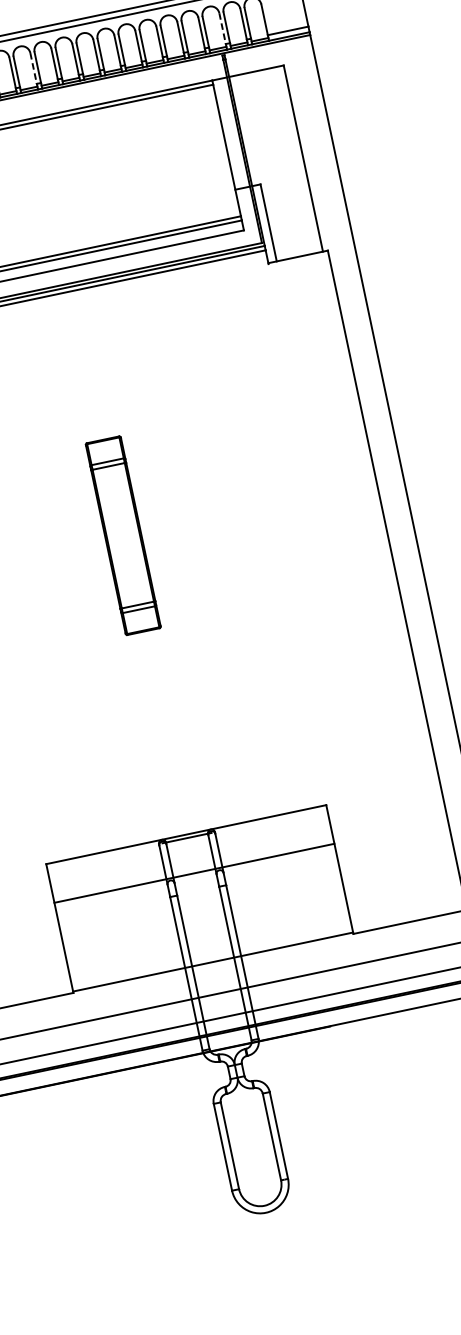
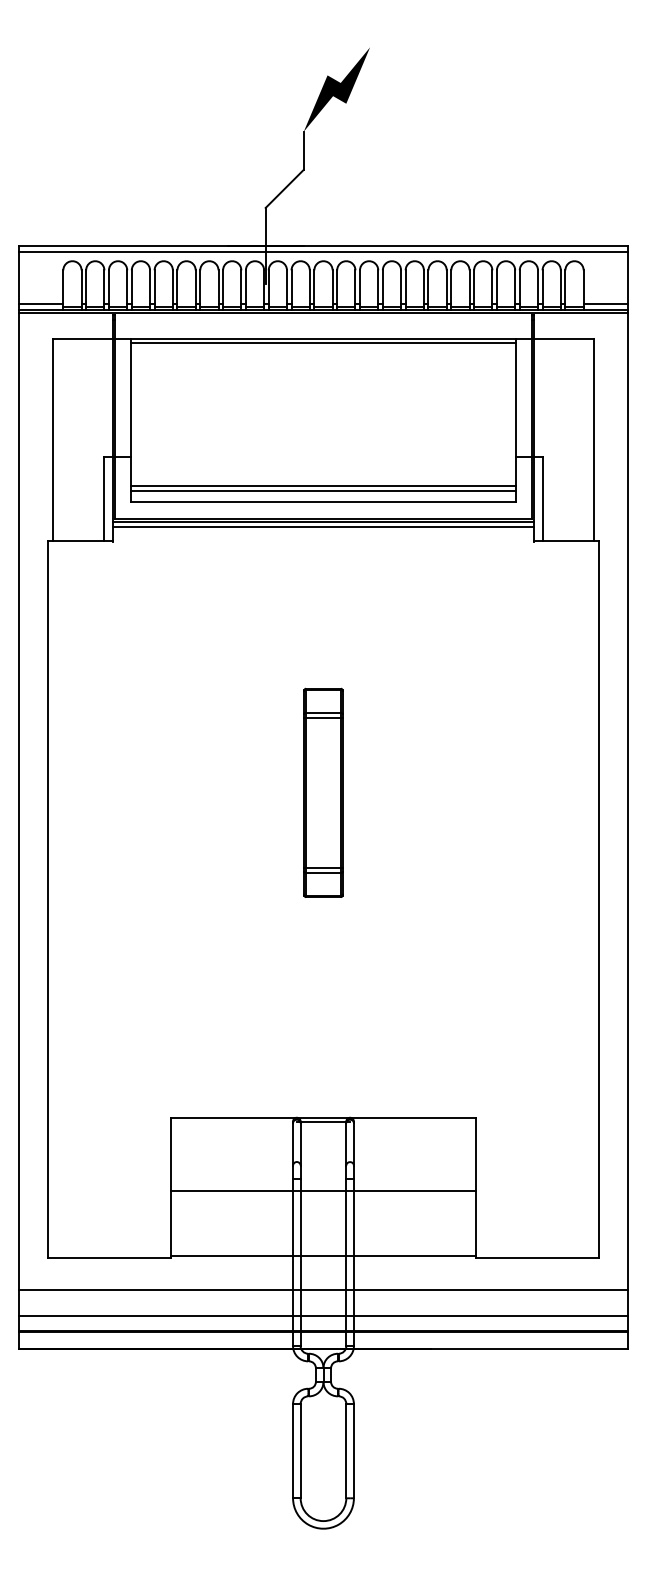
line: (223, 28) -> (538, 287), dashed -> solid
line: (33, 68) -> (332, 287), dashed -> solid
line: (194, 873) -> (323, 1190), moved

